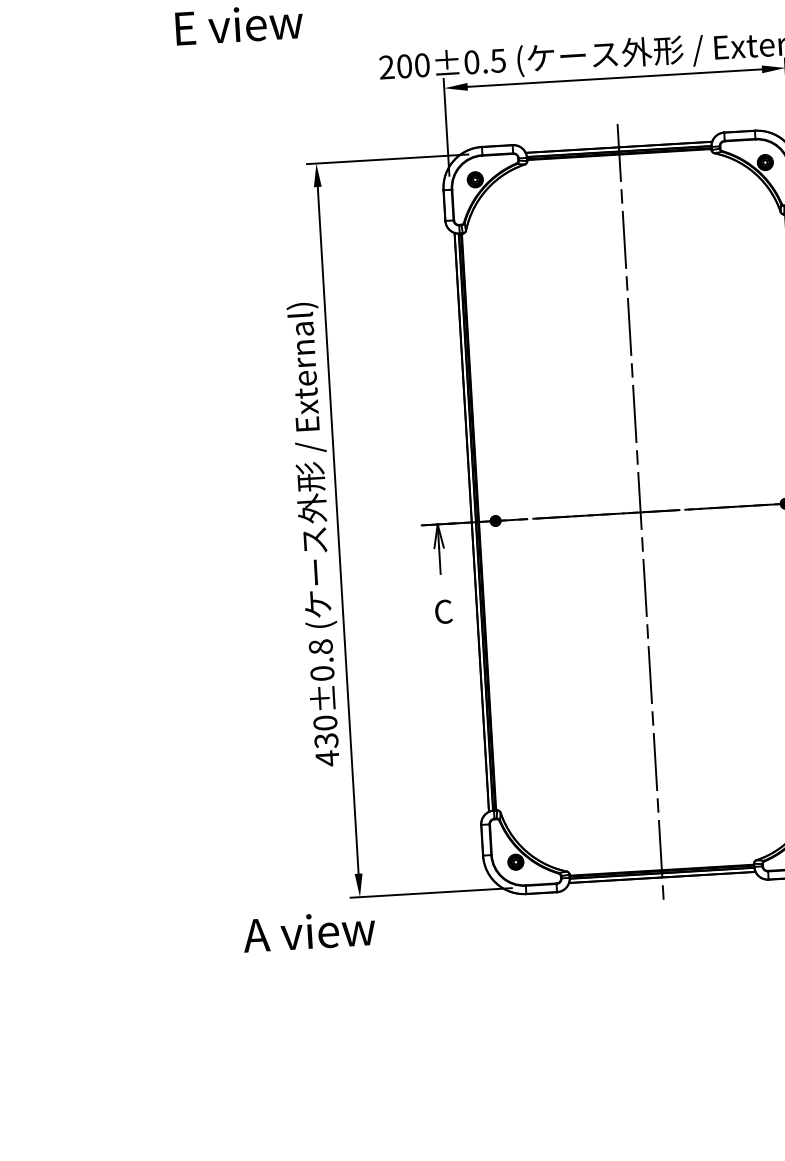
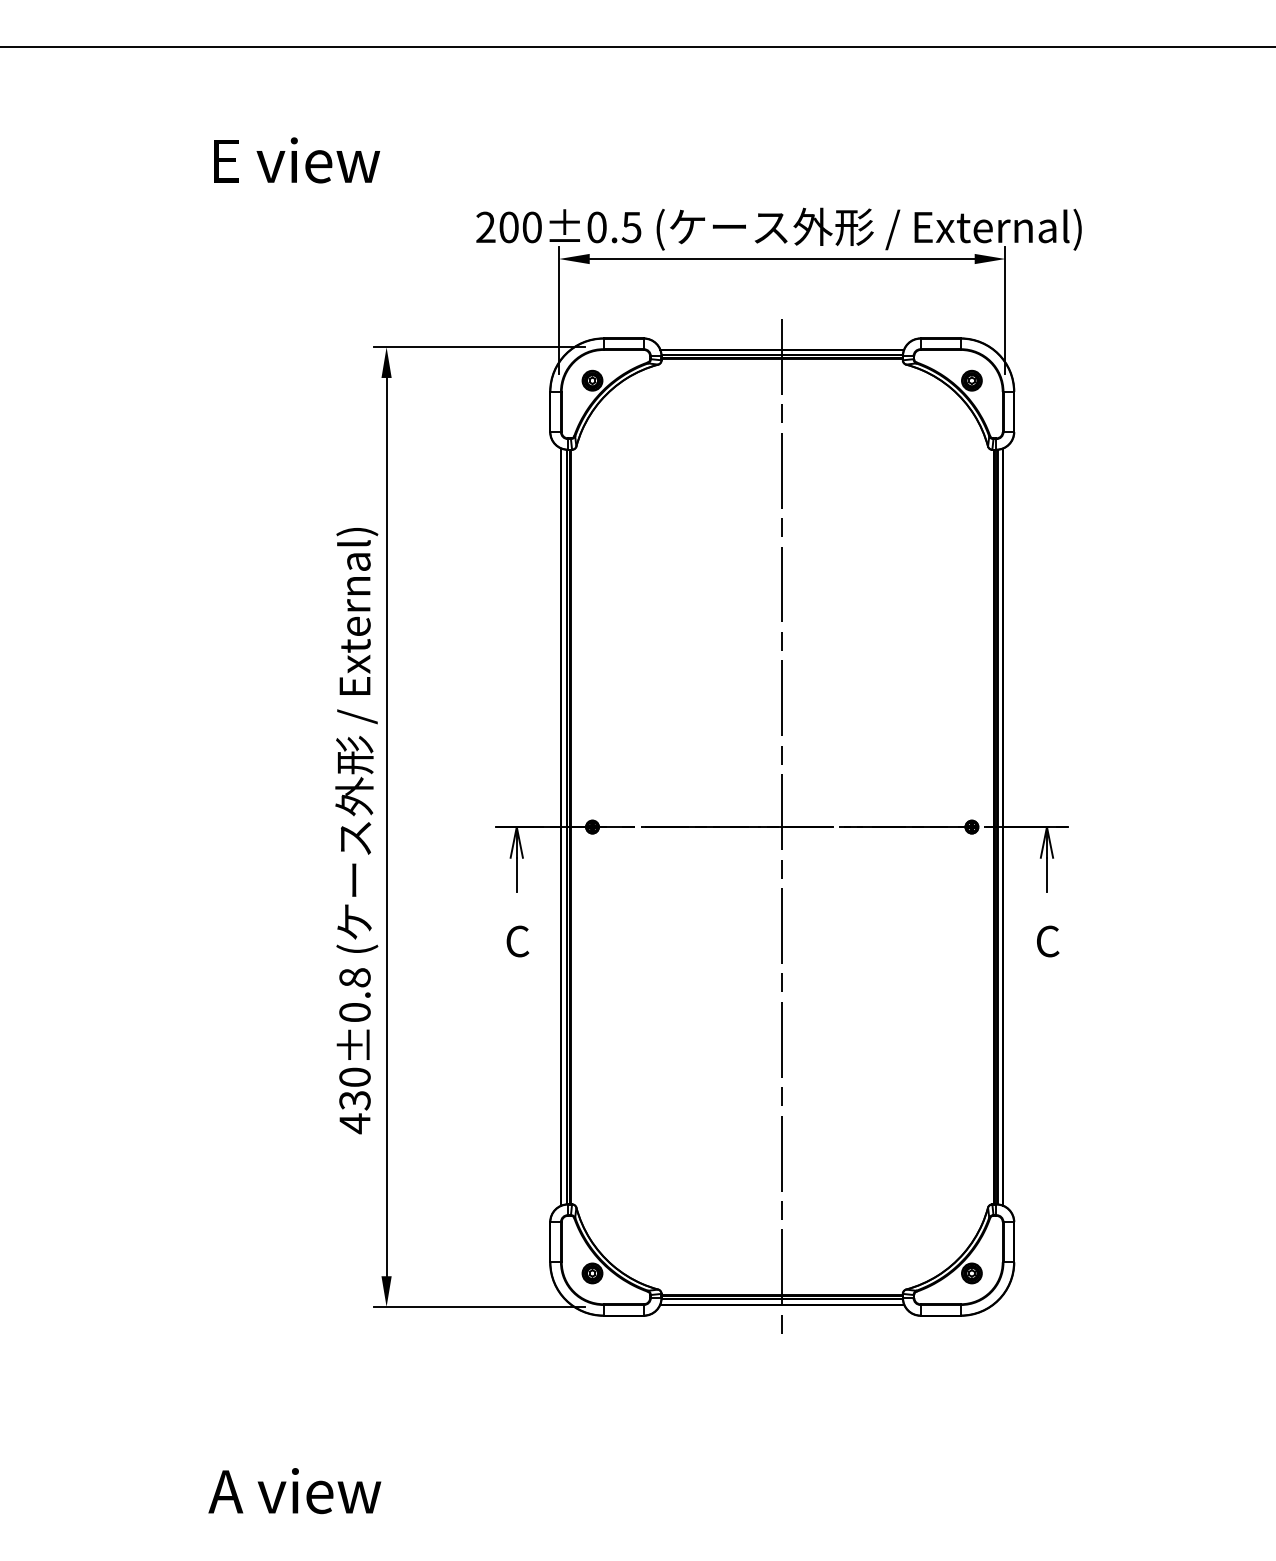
text: (309, 932) -> (294, 1491), moved

